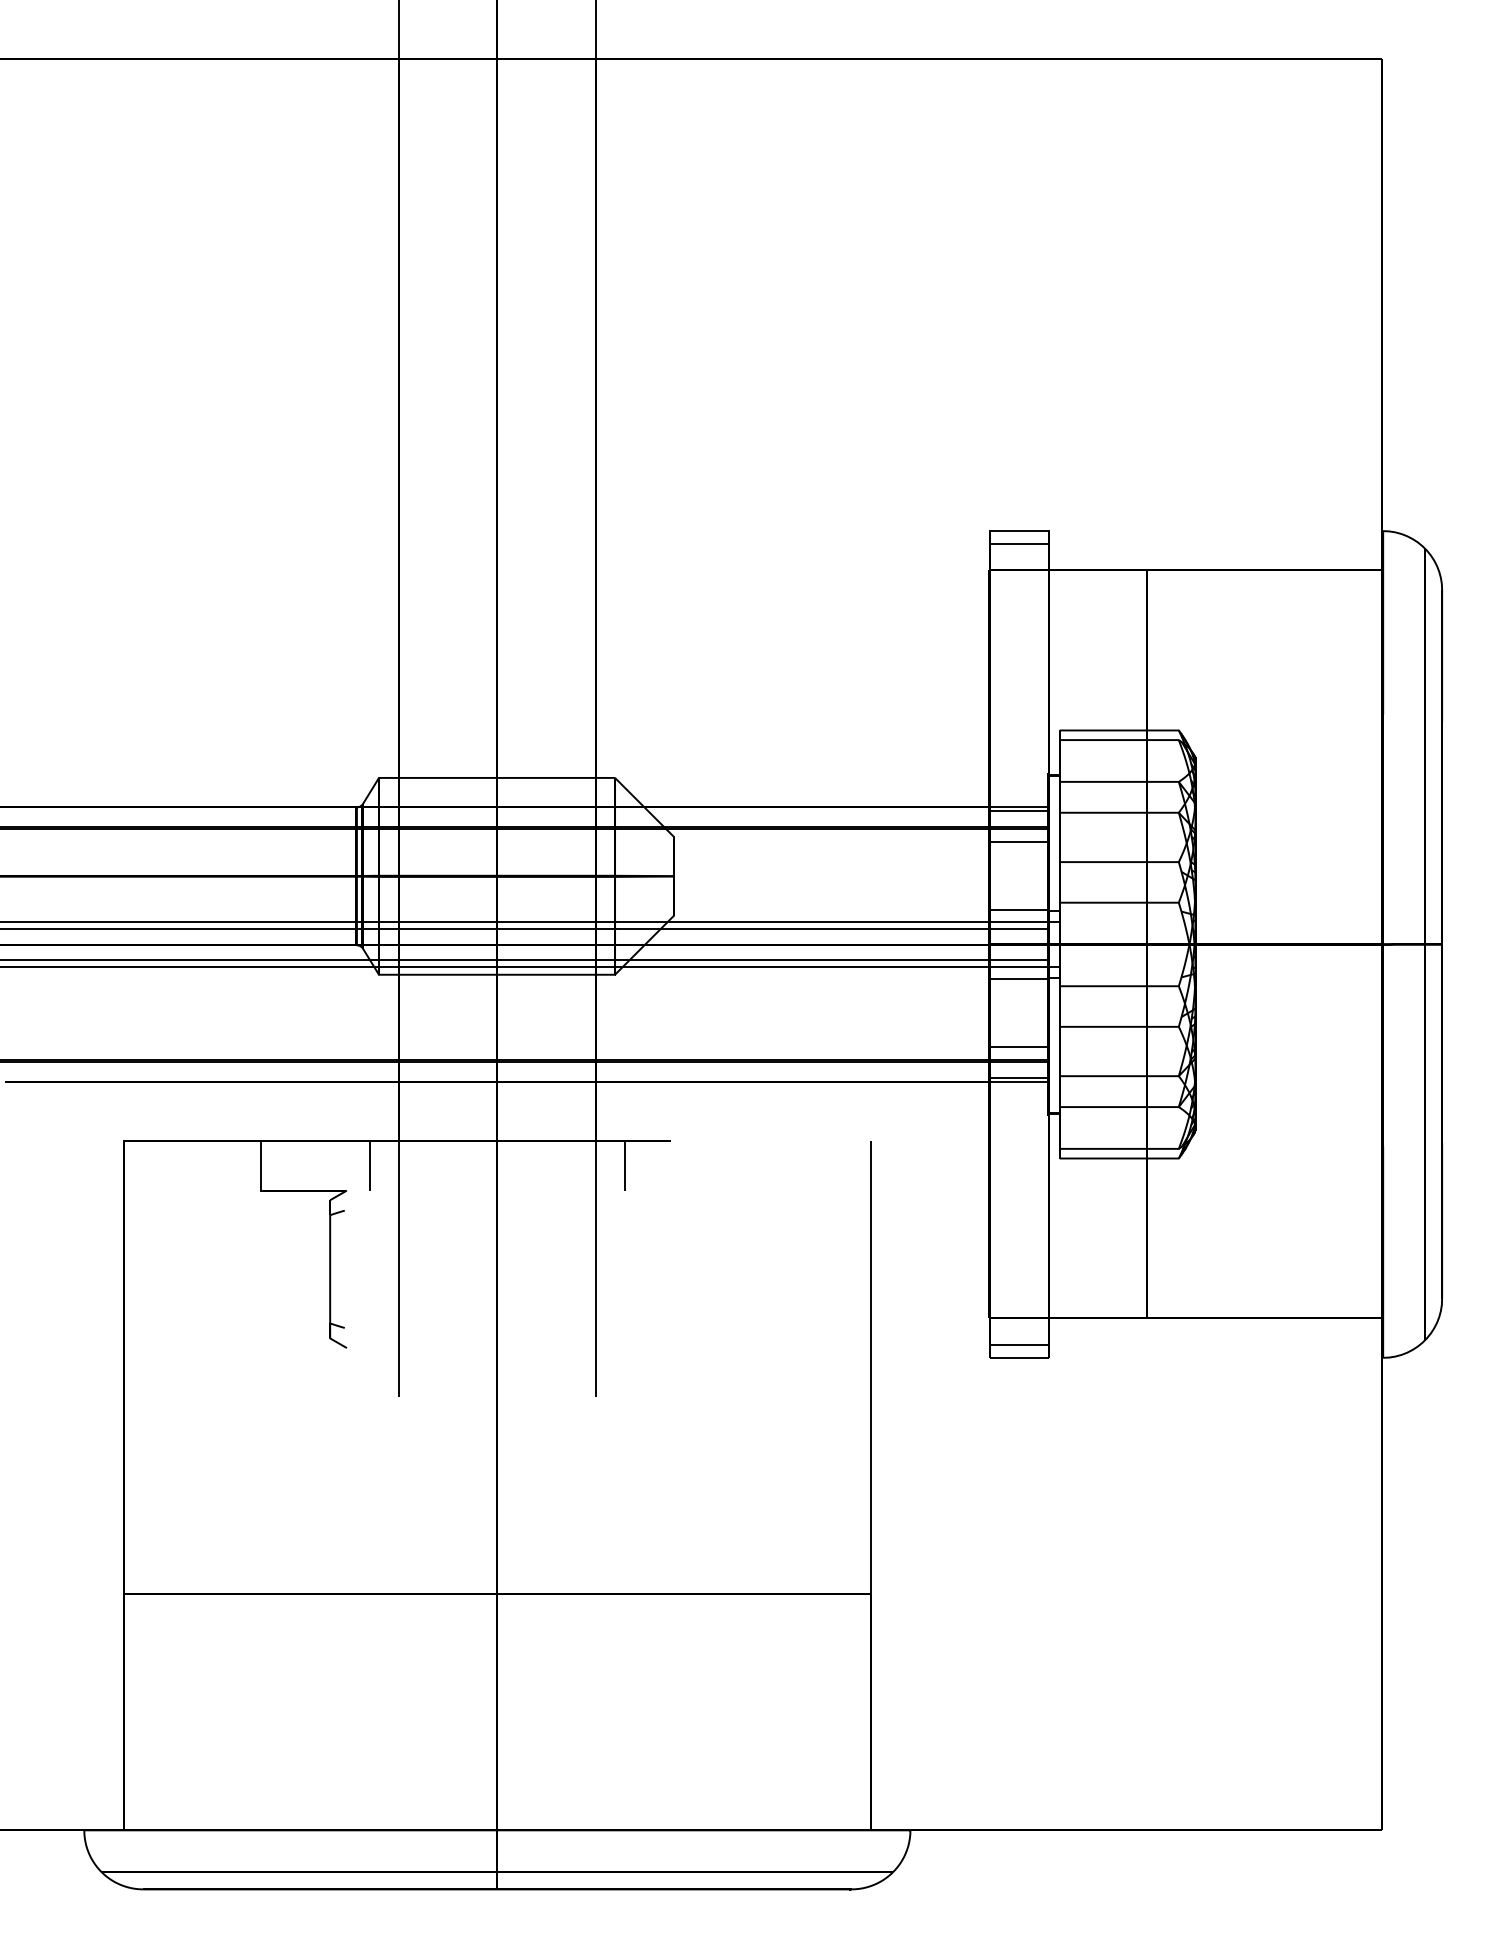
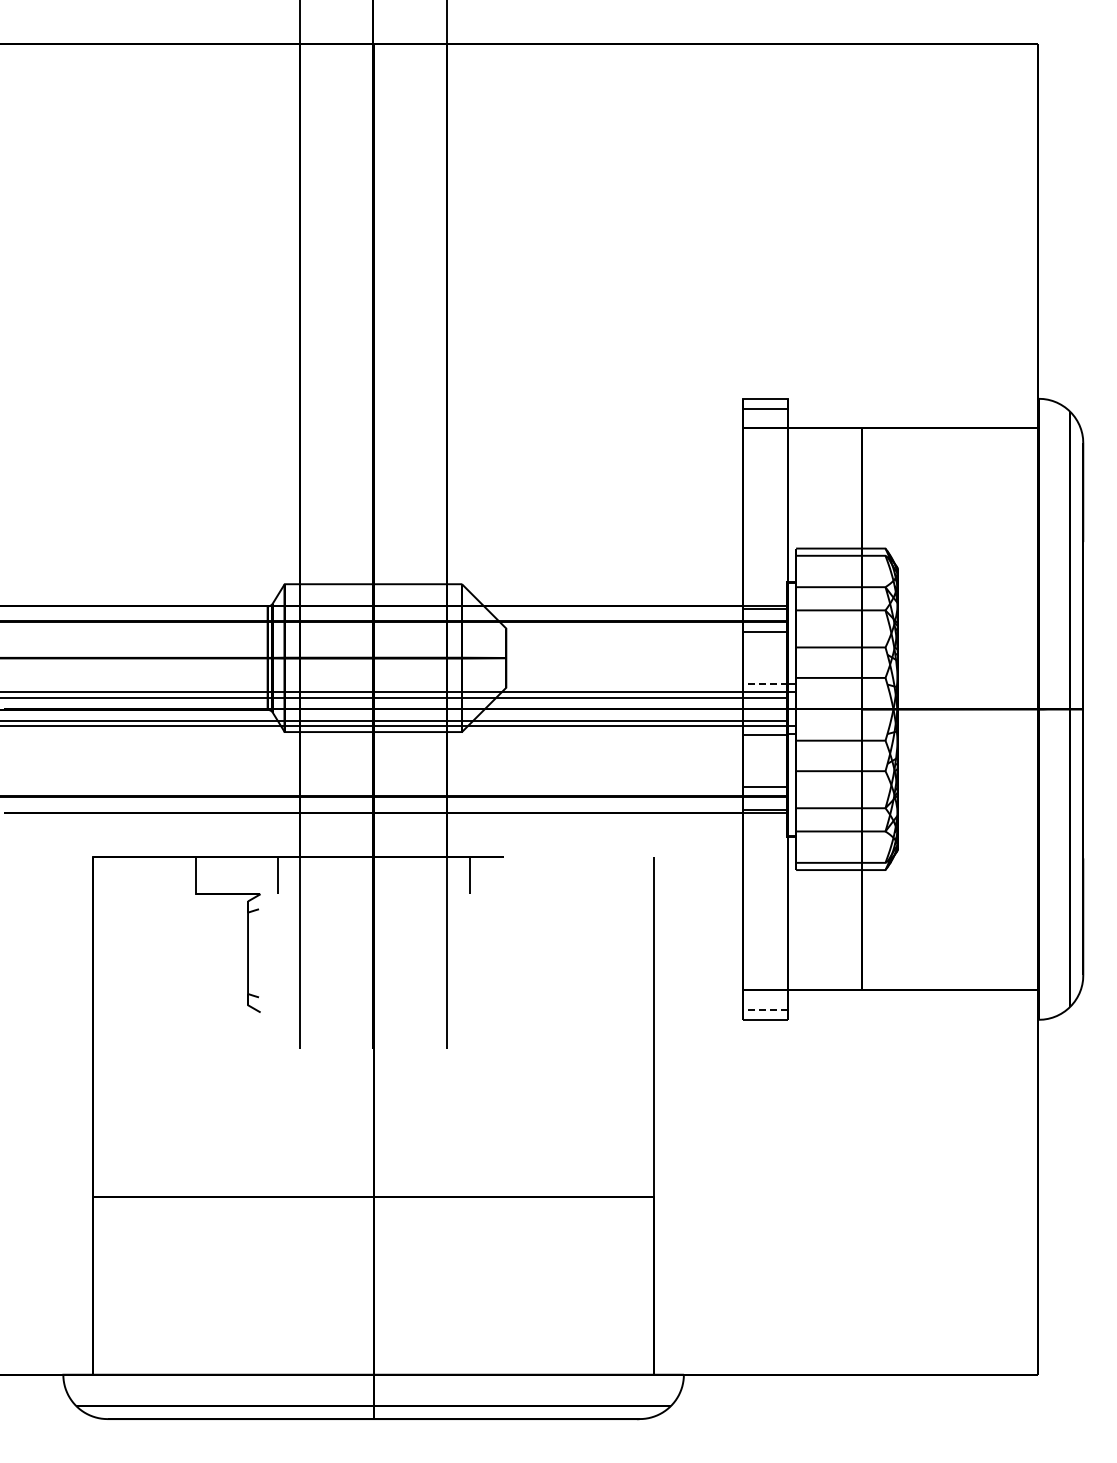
line: (1017, 910) -> (764, 683), solid -> dashed
line: (1017, 1345) -> (764, 1010), solid -> dashed

